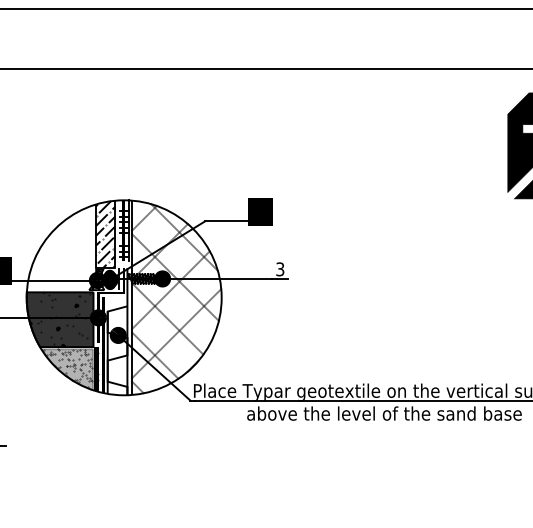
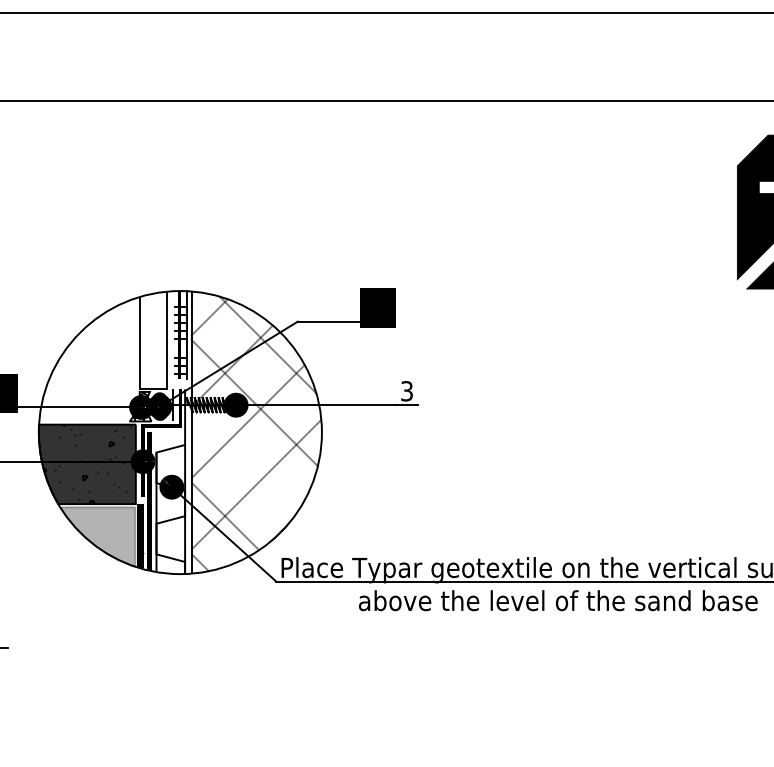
hatch: (105, 234) -> (153, 340), removed
line: (167, 318) -> (243, 462), removed
hatch: (68, 367) -> (99, 533), removed

